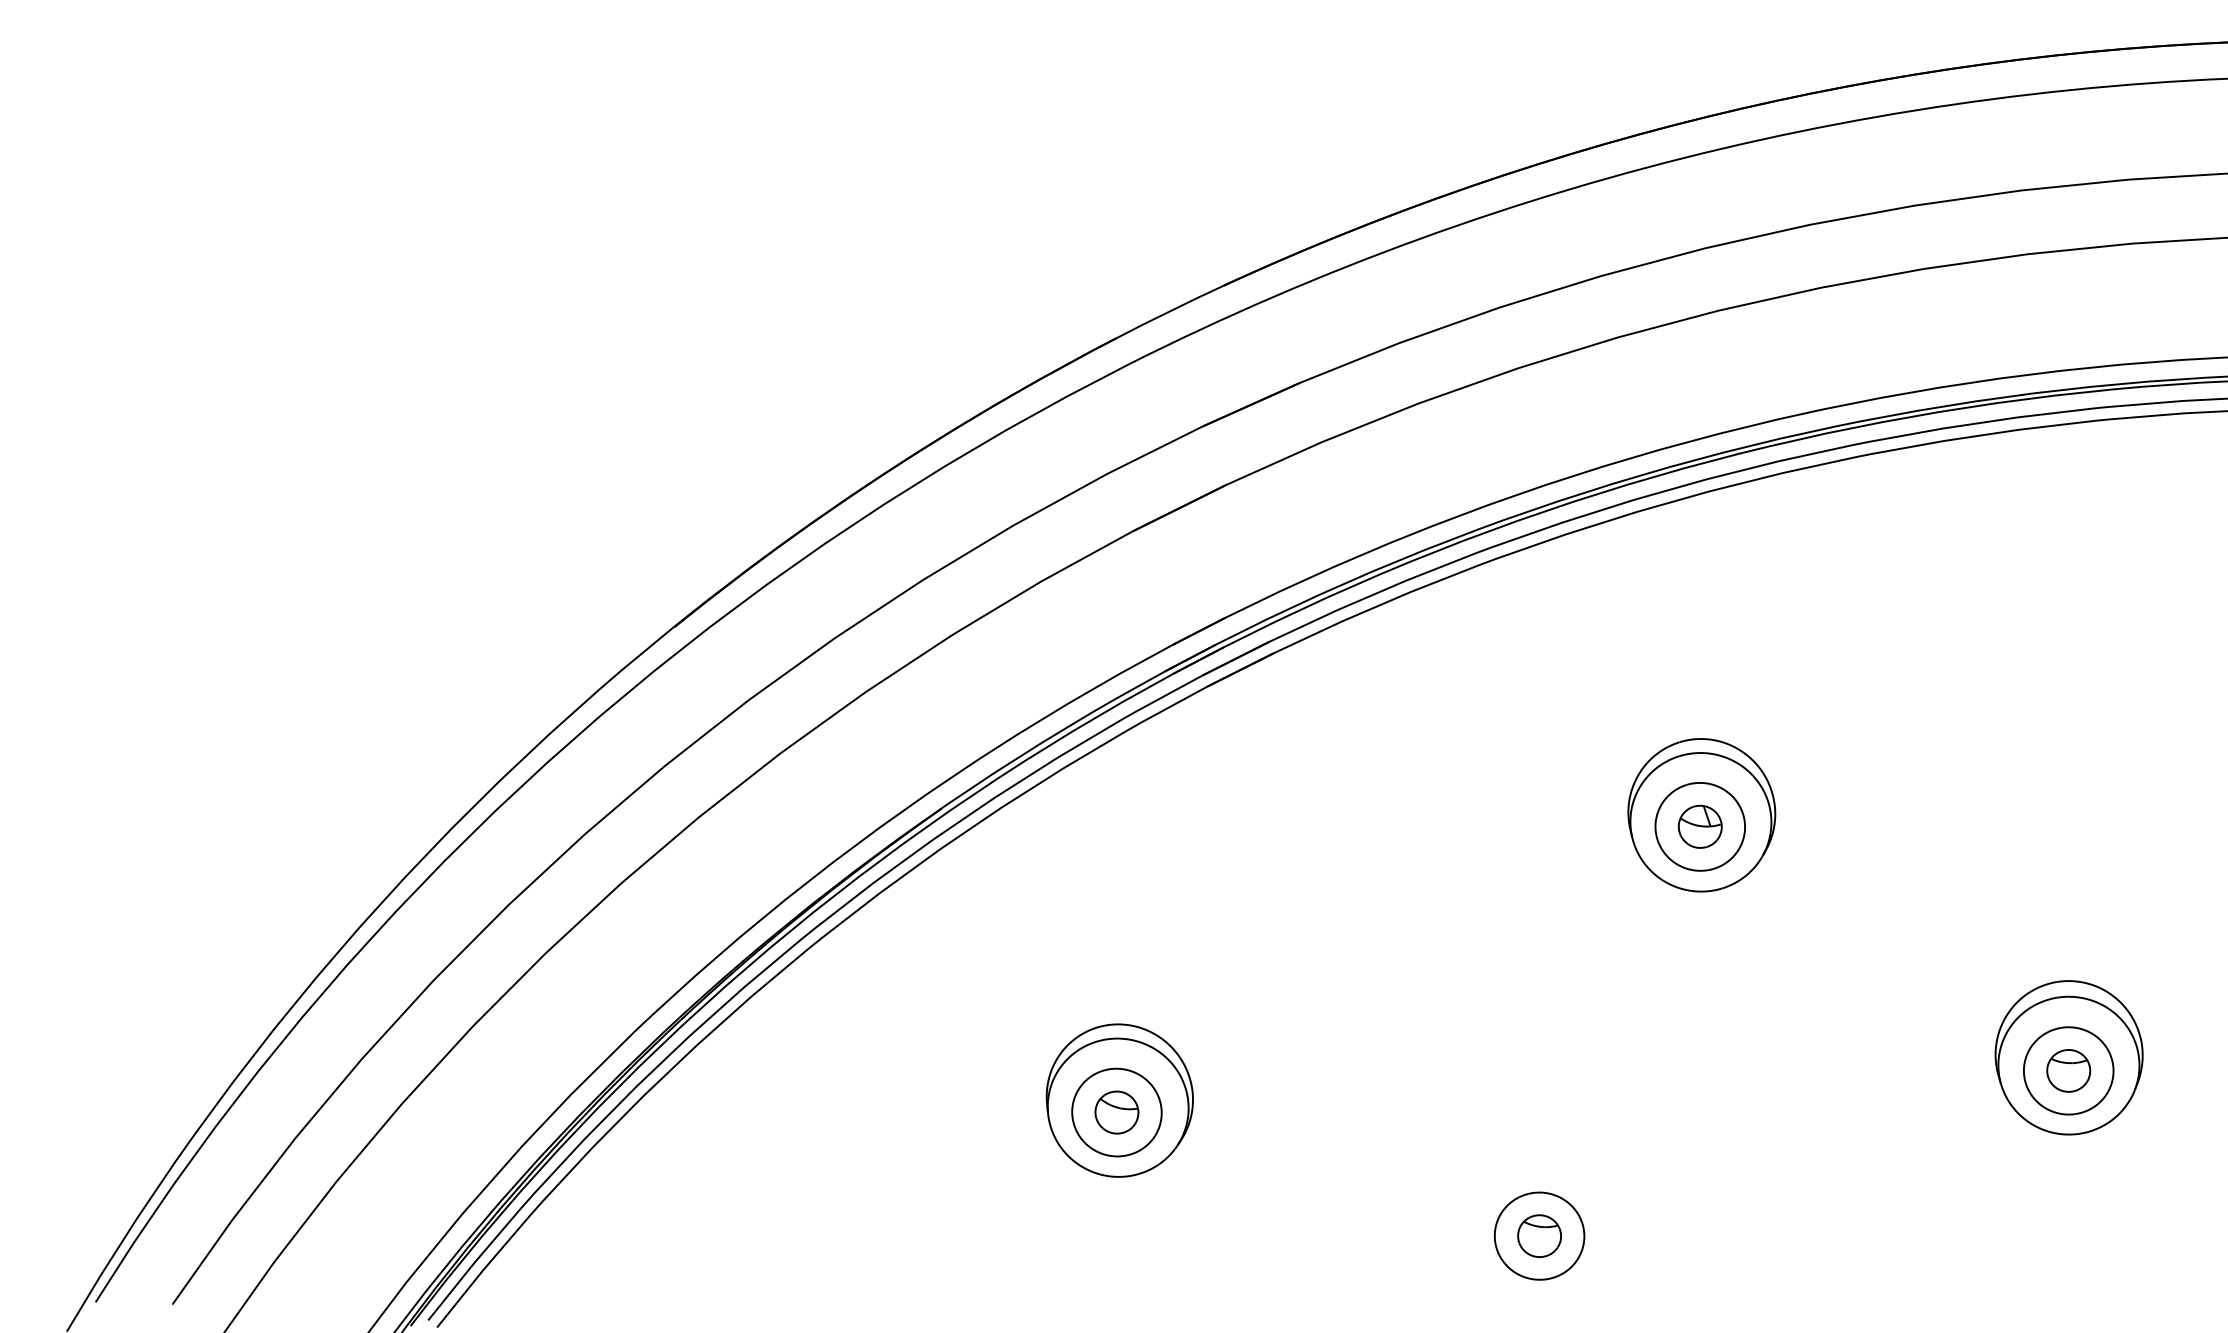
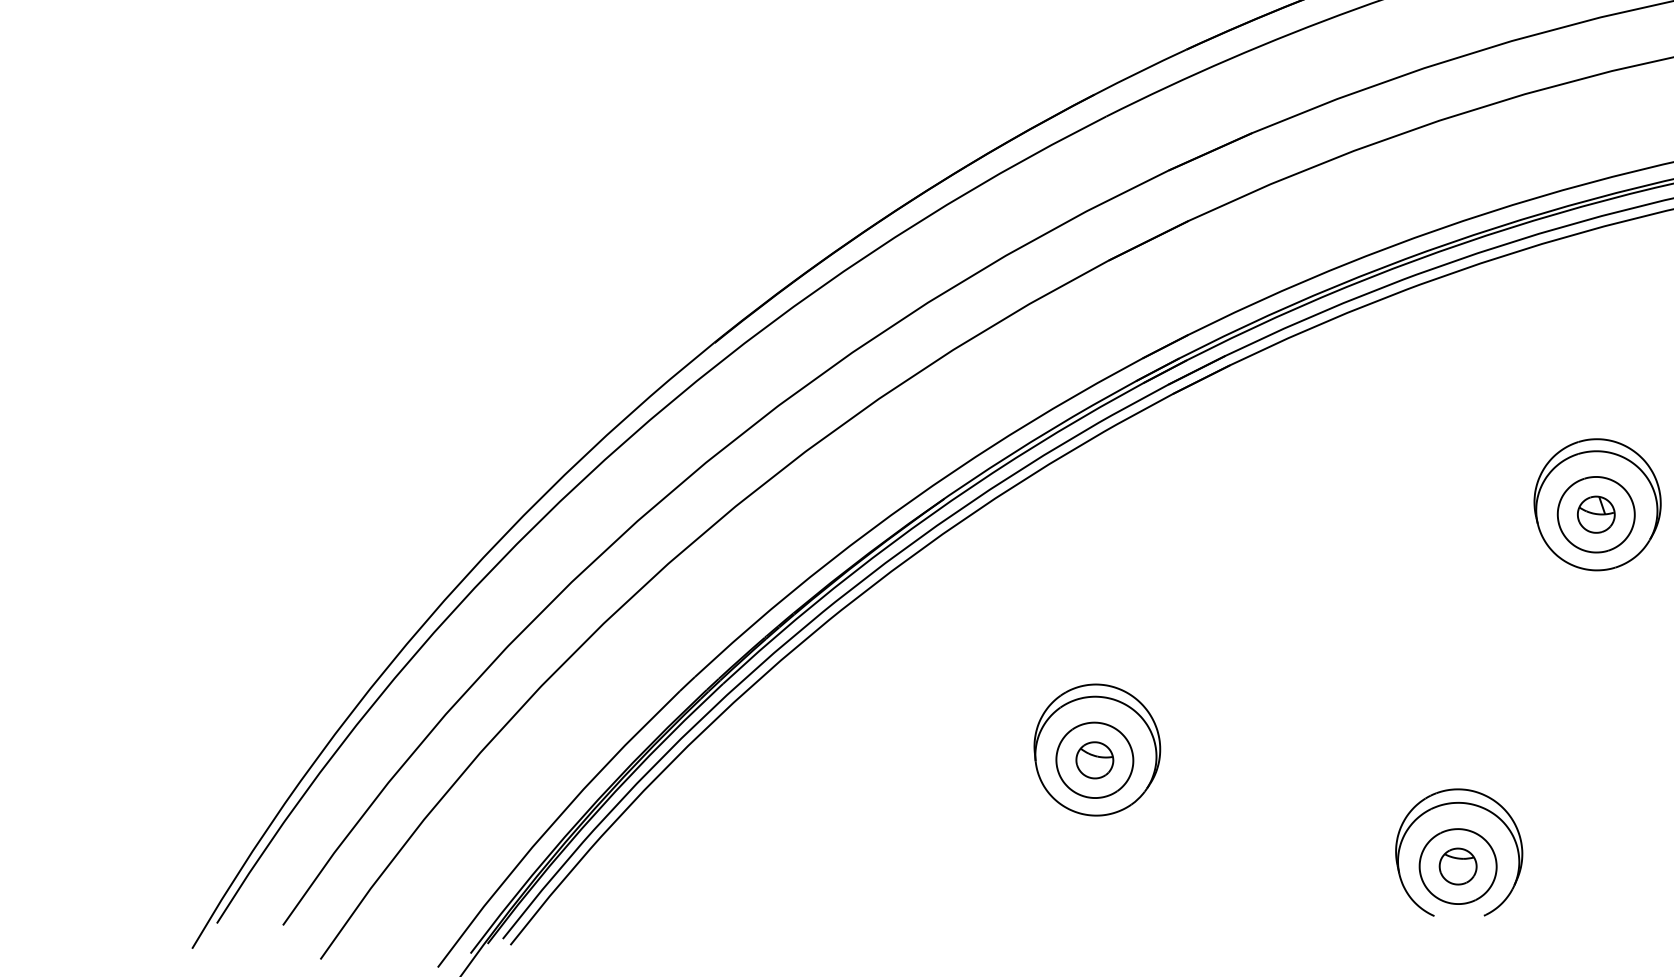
part: (1544, 1163) -> (1462, 804), added

